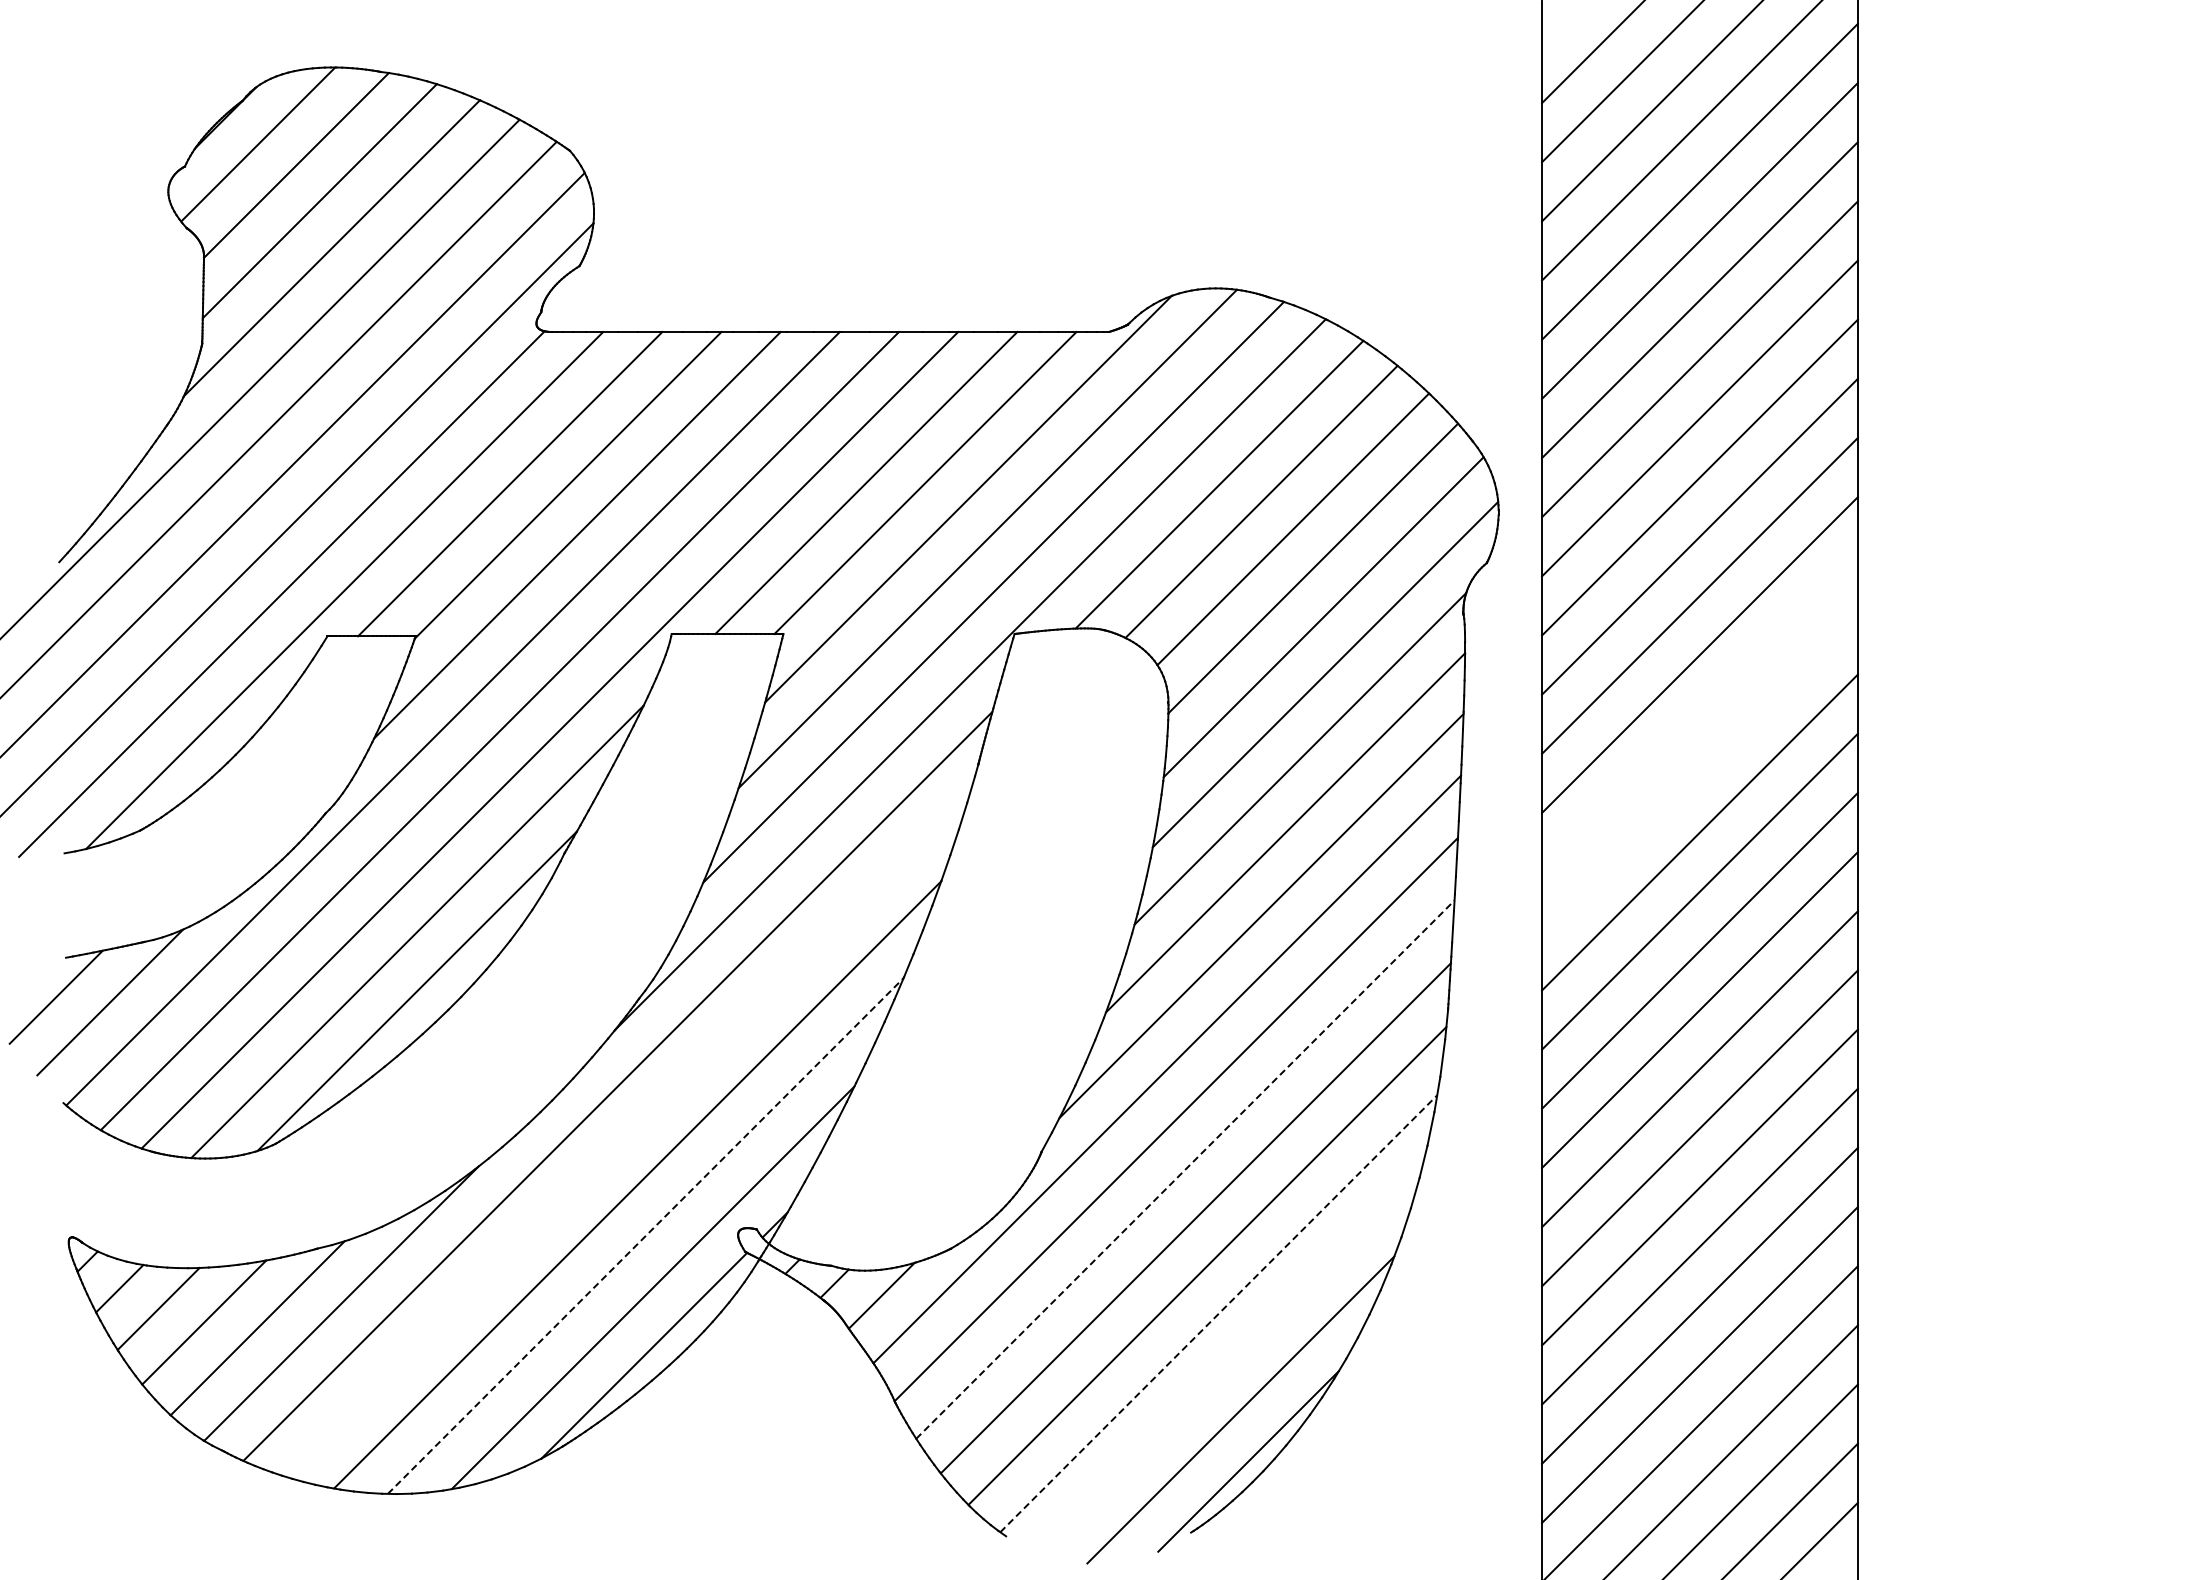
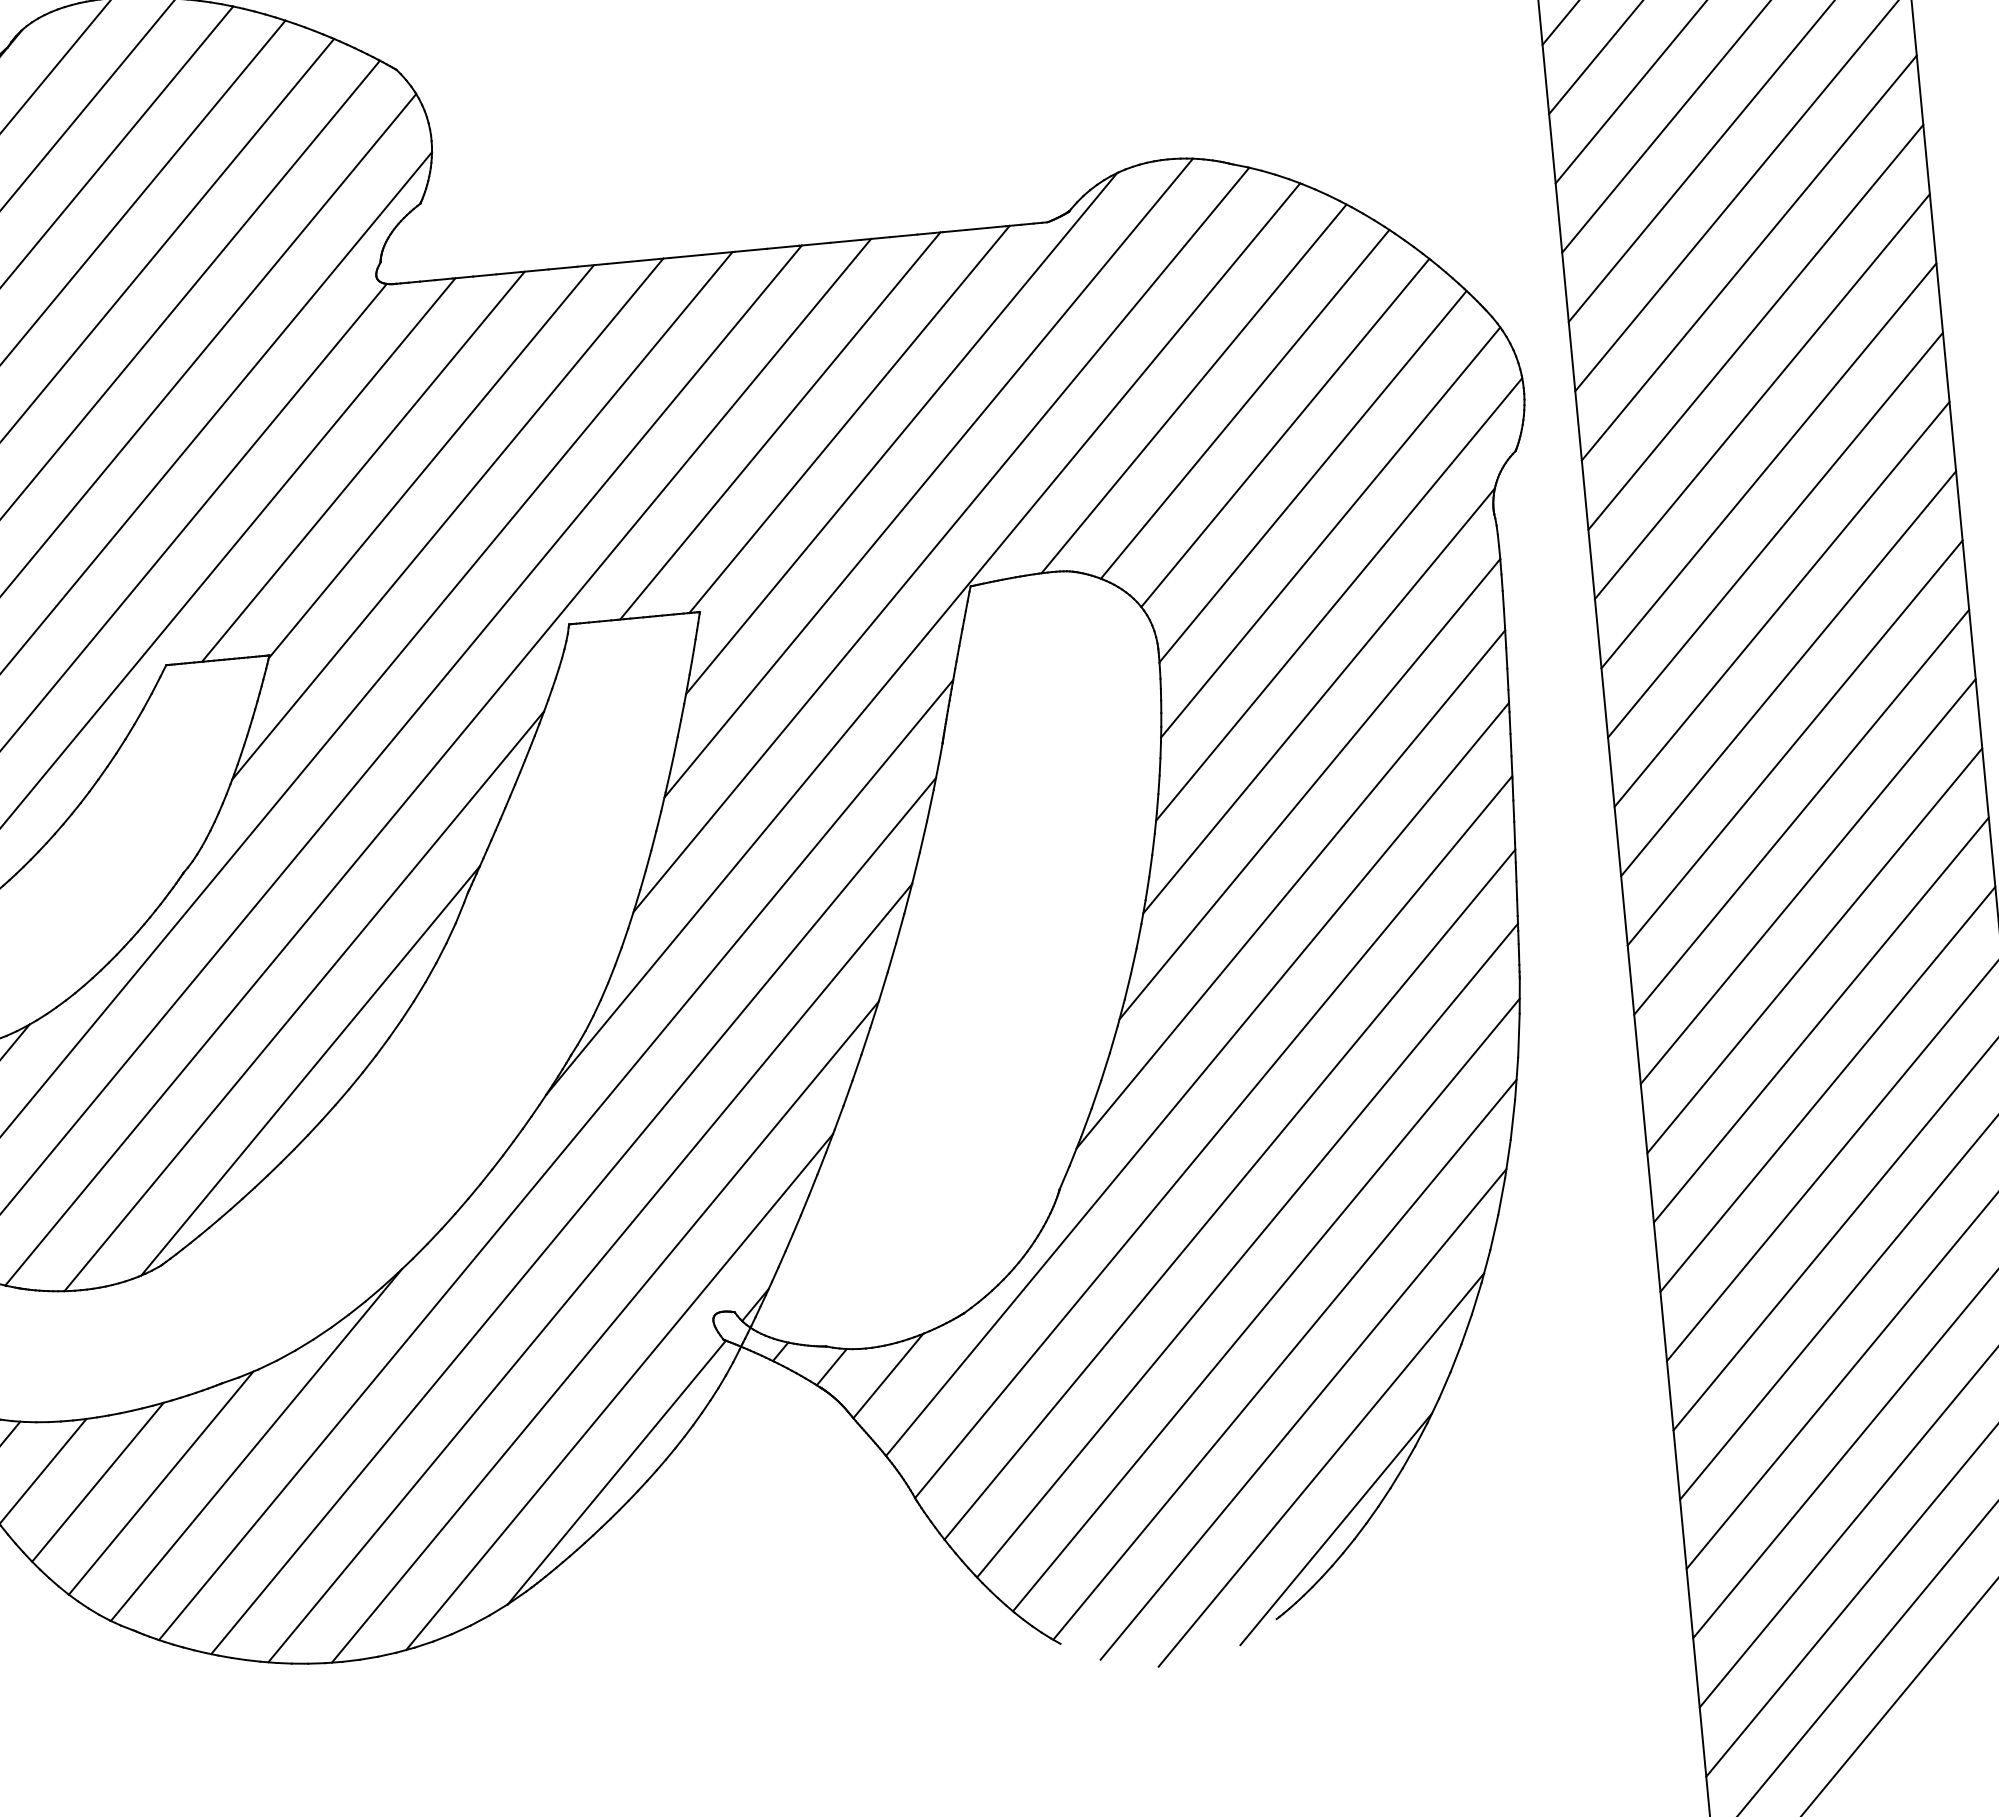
line: (1699, 714) -> (1781, 604), added
line: (1699, 773) -> (1788, 673), added
line: (627, 1135) -> (572, 1216), added
line: (1185, 1169) -> (1229, 1194), dashed -> solid
line: (645, 1236) -> (605, 1332), dashed -> solid
line: (1218, 1313) -> (1284, 1359), dashed -> solid
line: (1229, 1361) -> (1302, 1414), added

